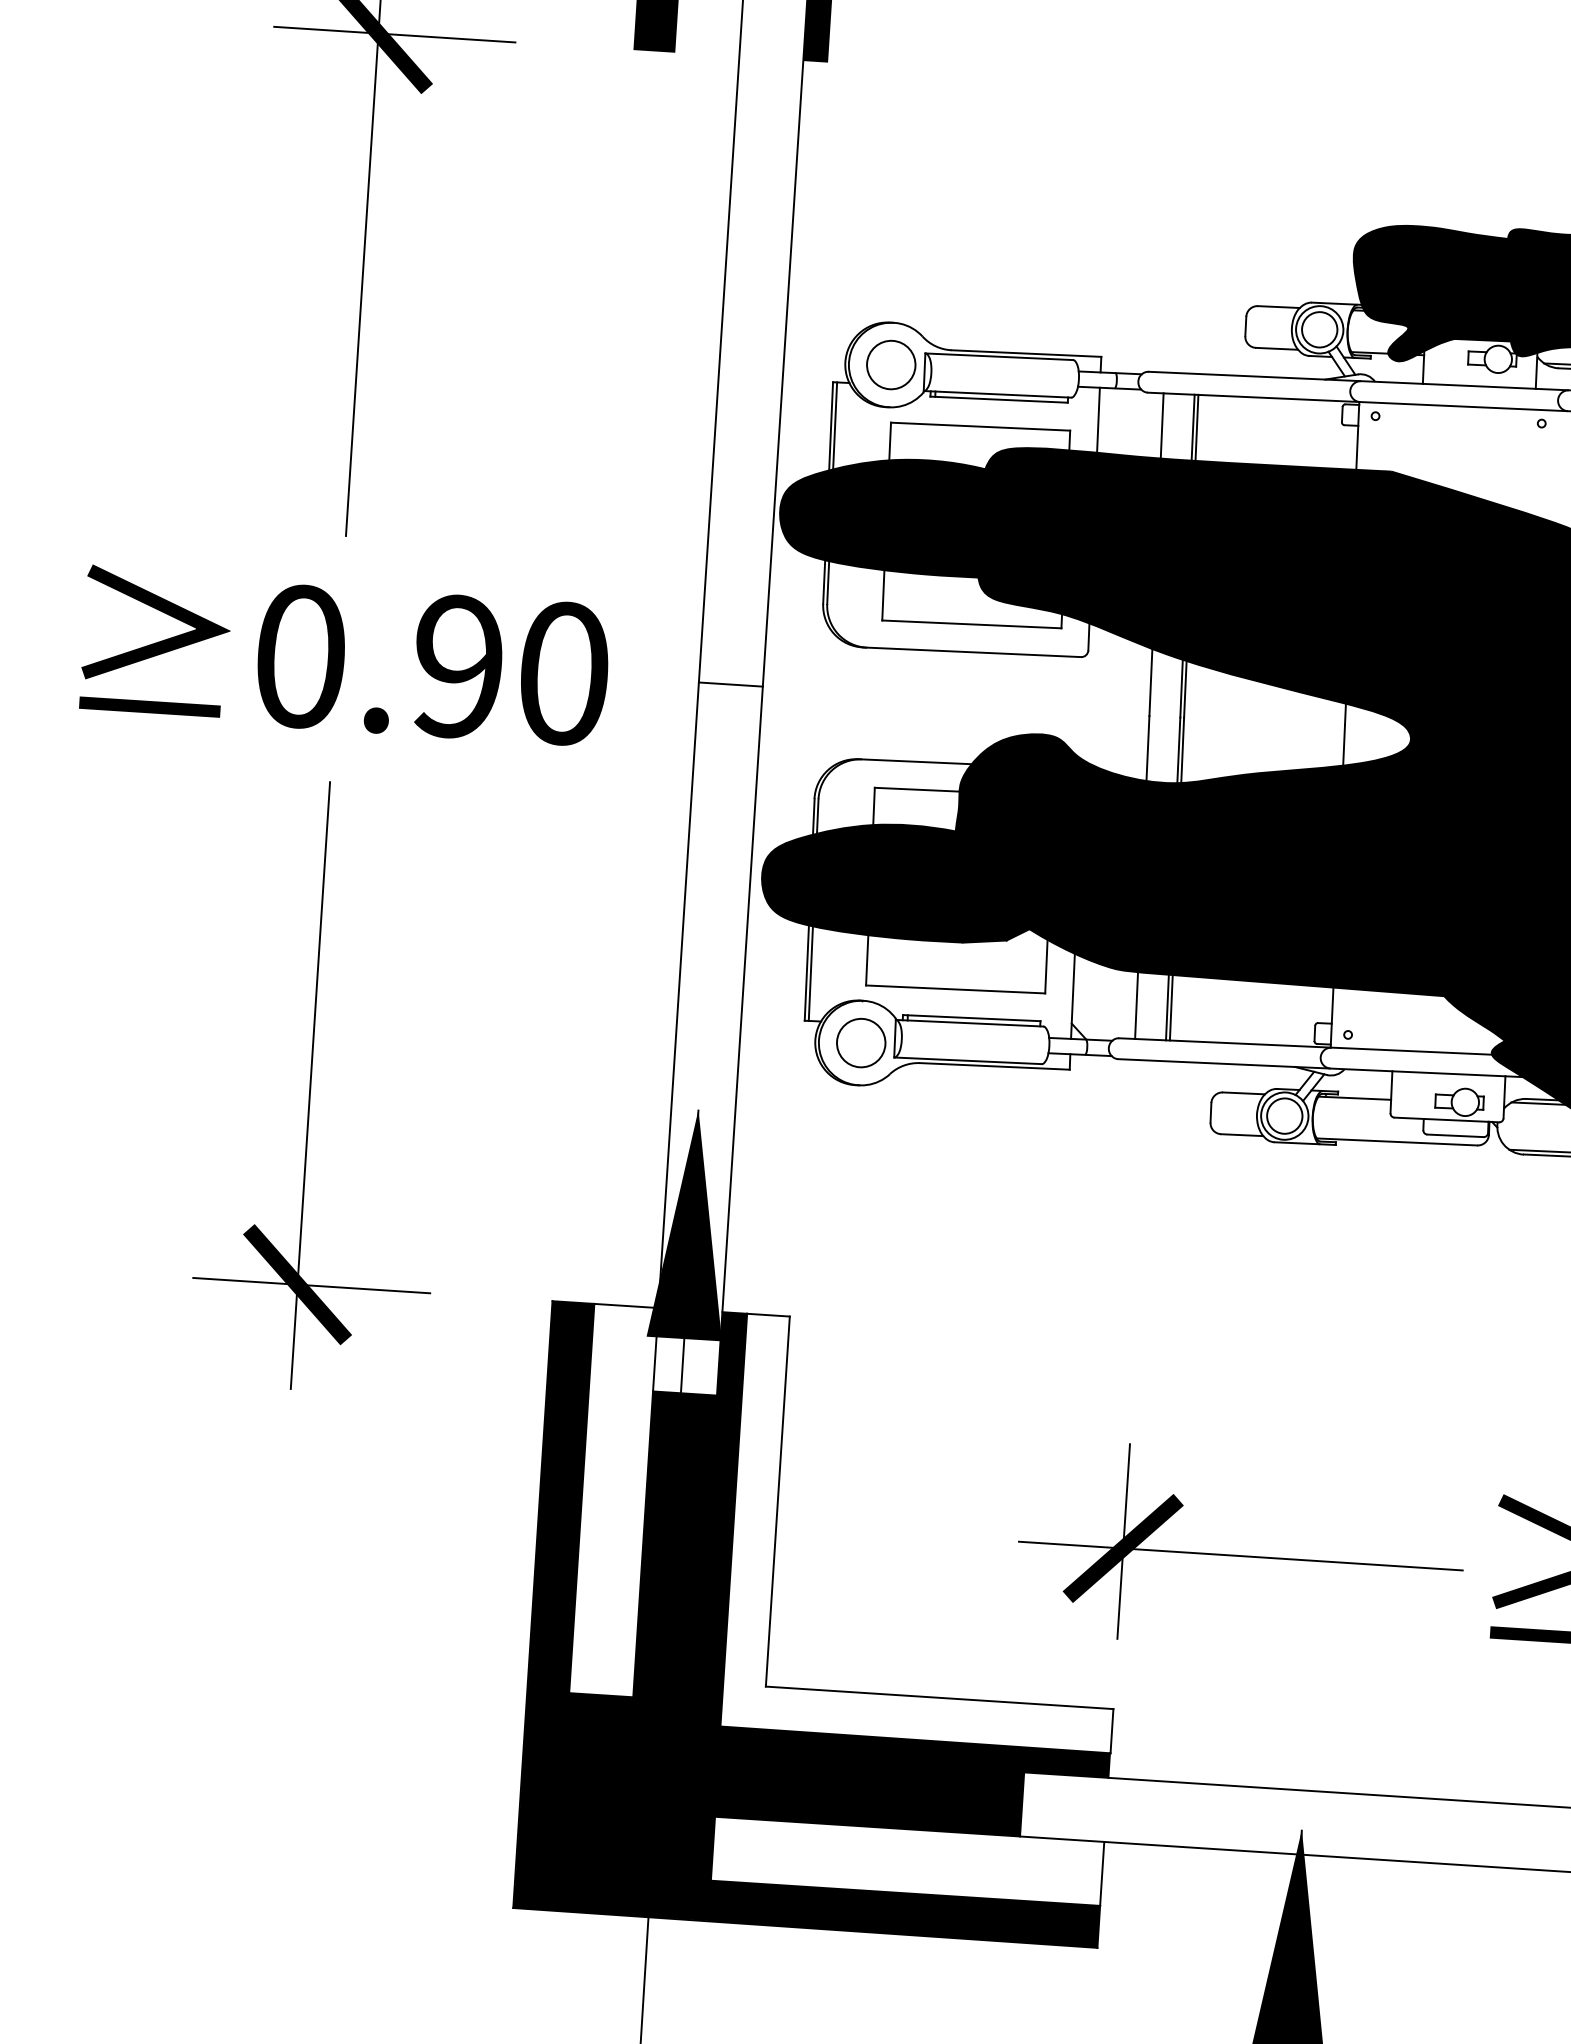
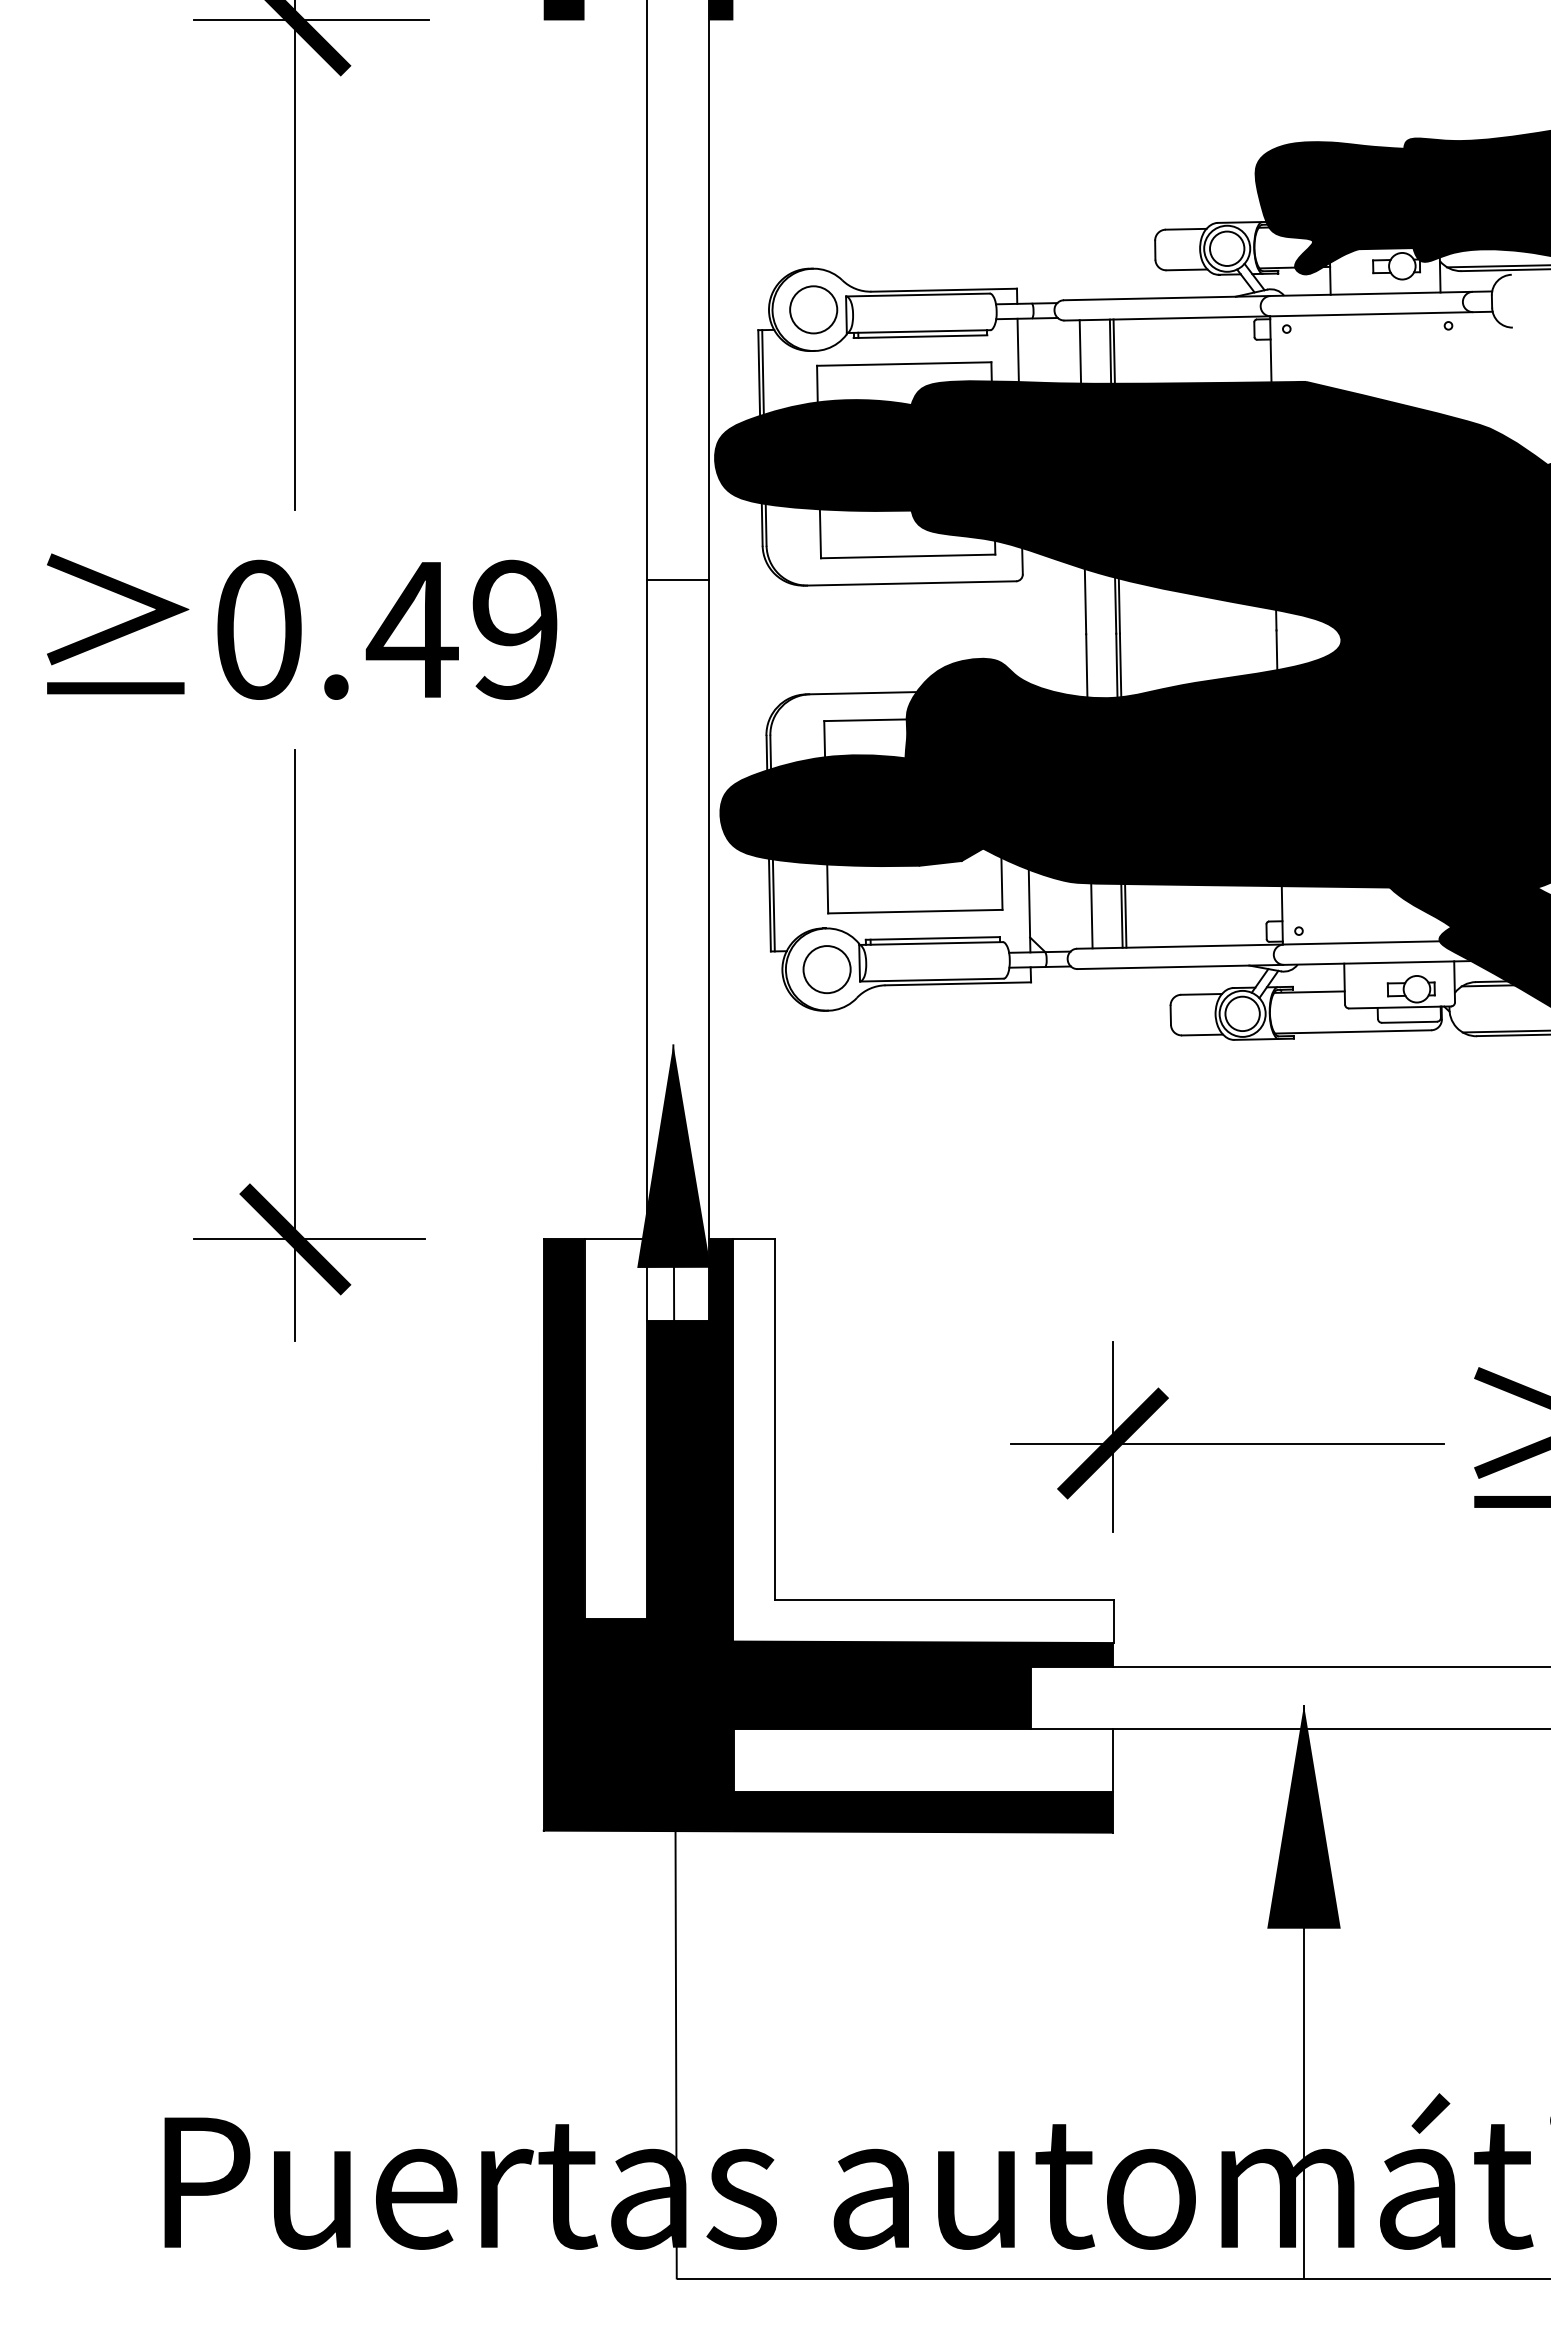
text: (508, 669) -> (461, 629), 0.90 -> 0.49
line: (730, 684) -> (677, 579), moved

